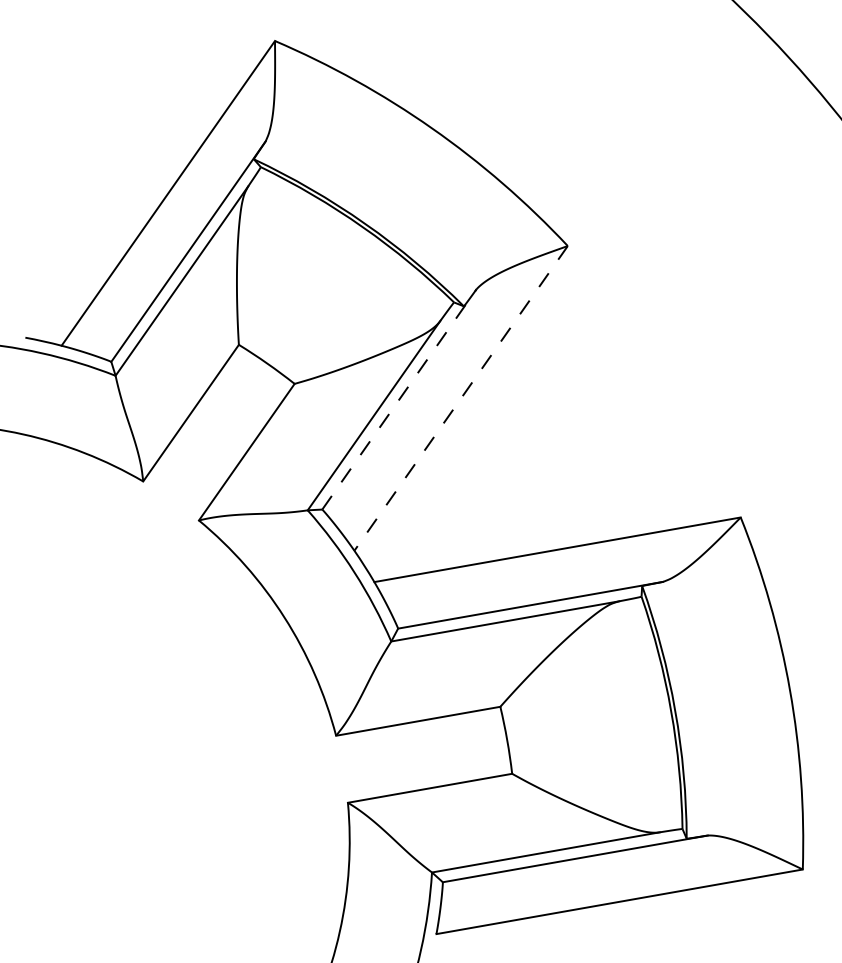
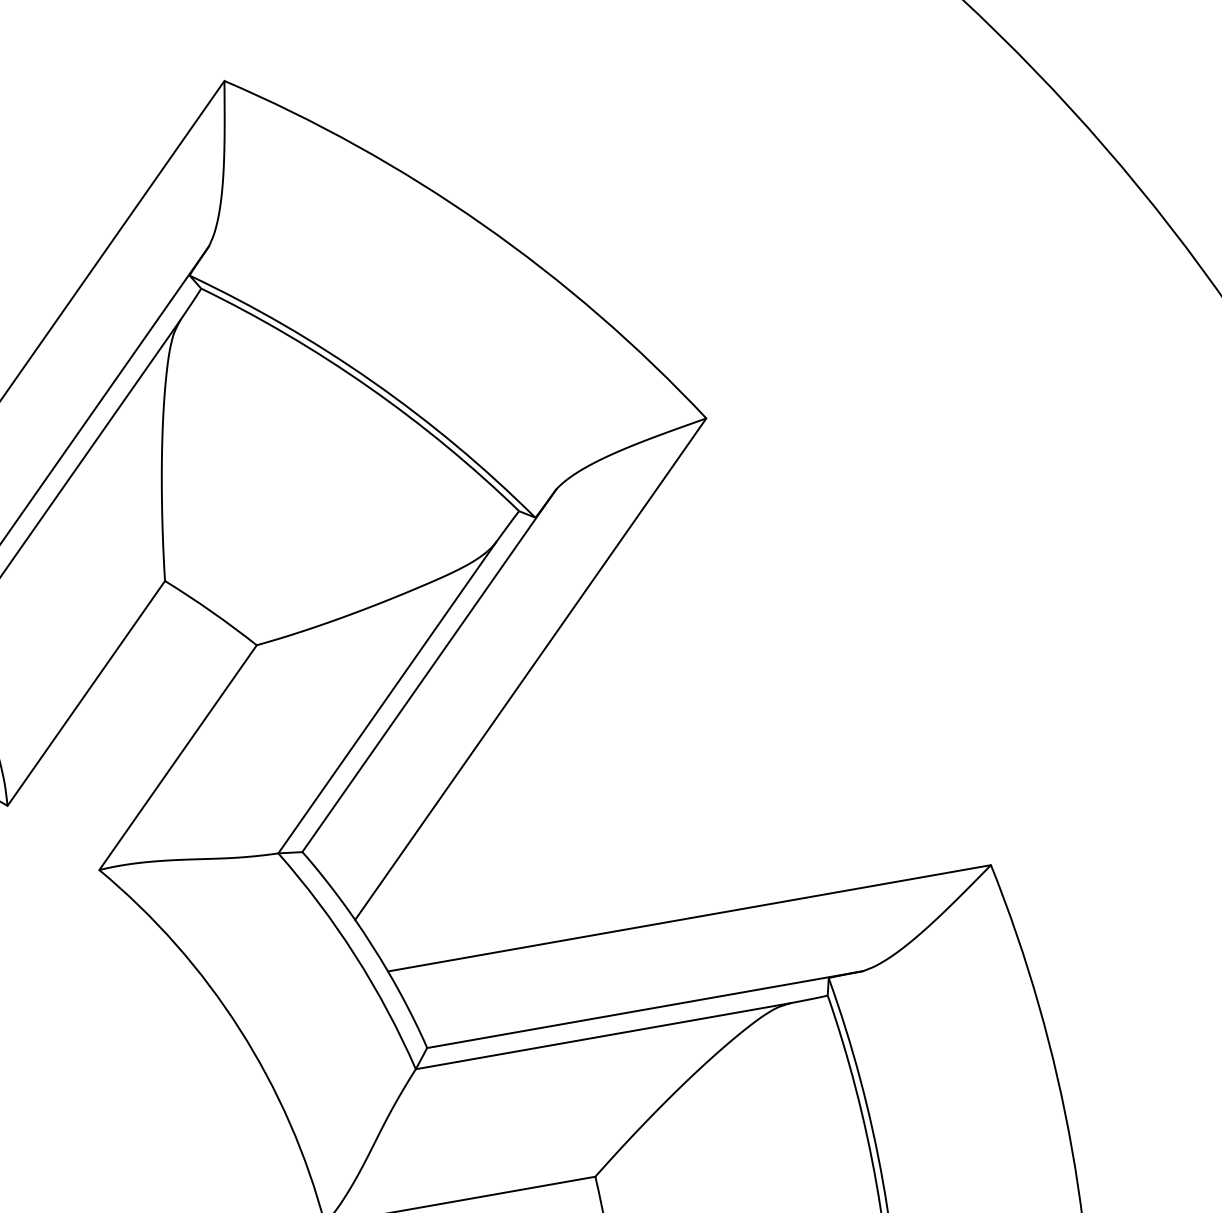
line: (461, 398) -> (531, 669), dashed -> solid
line: (399, 399) -> (429, 670), dashed -> solid

